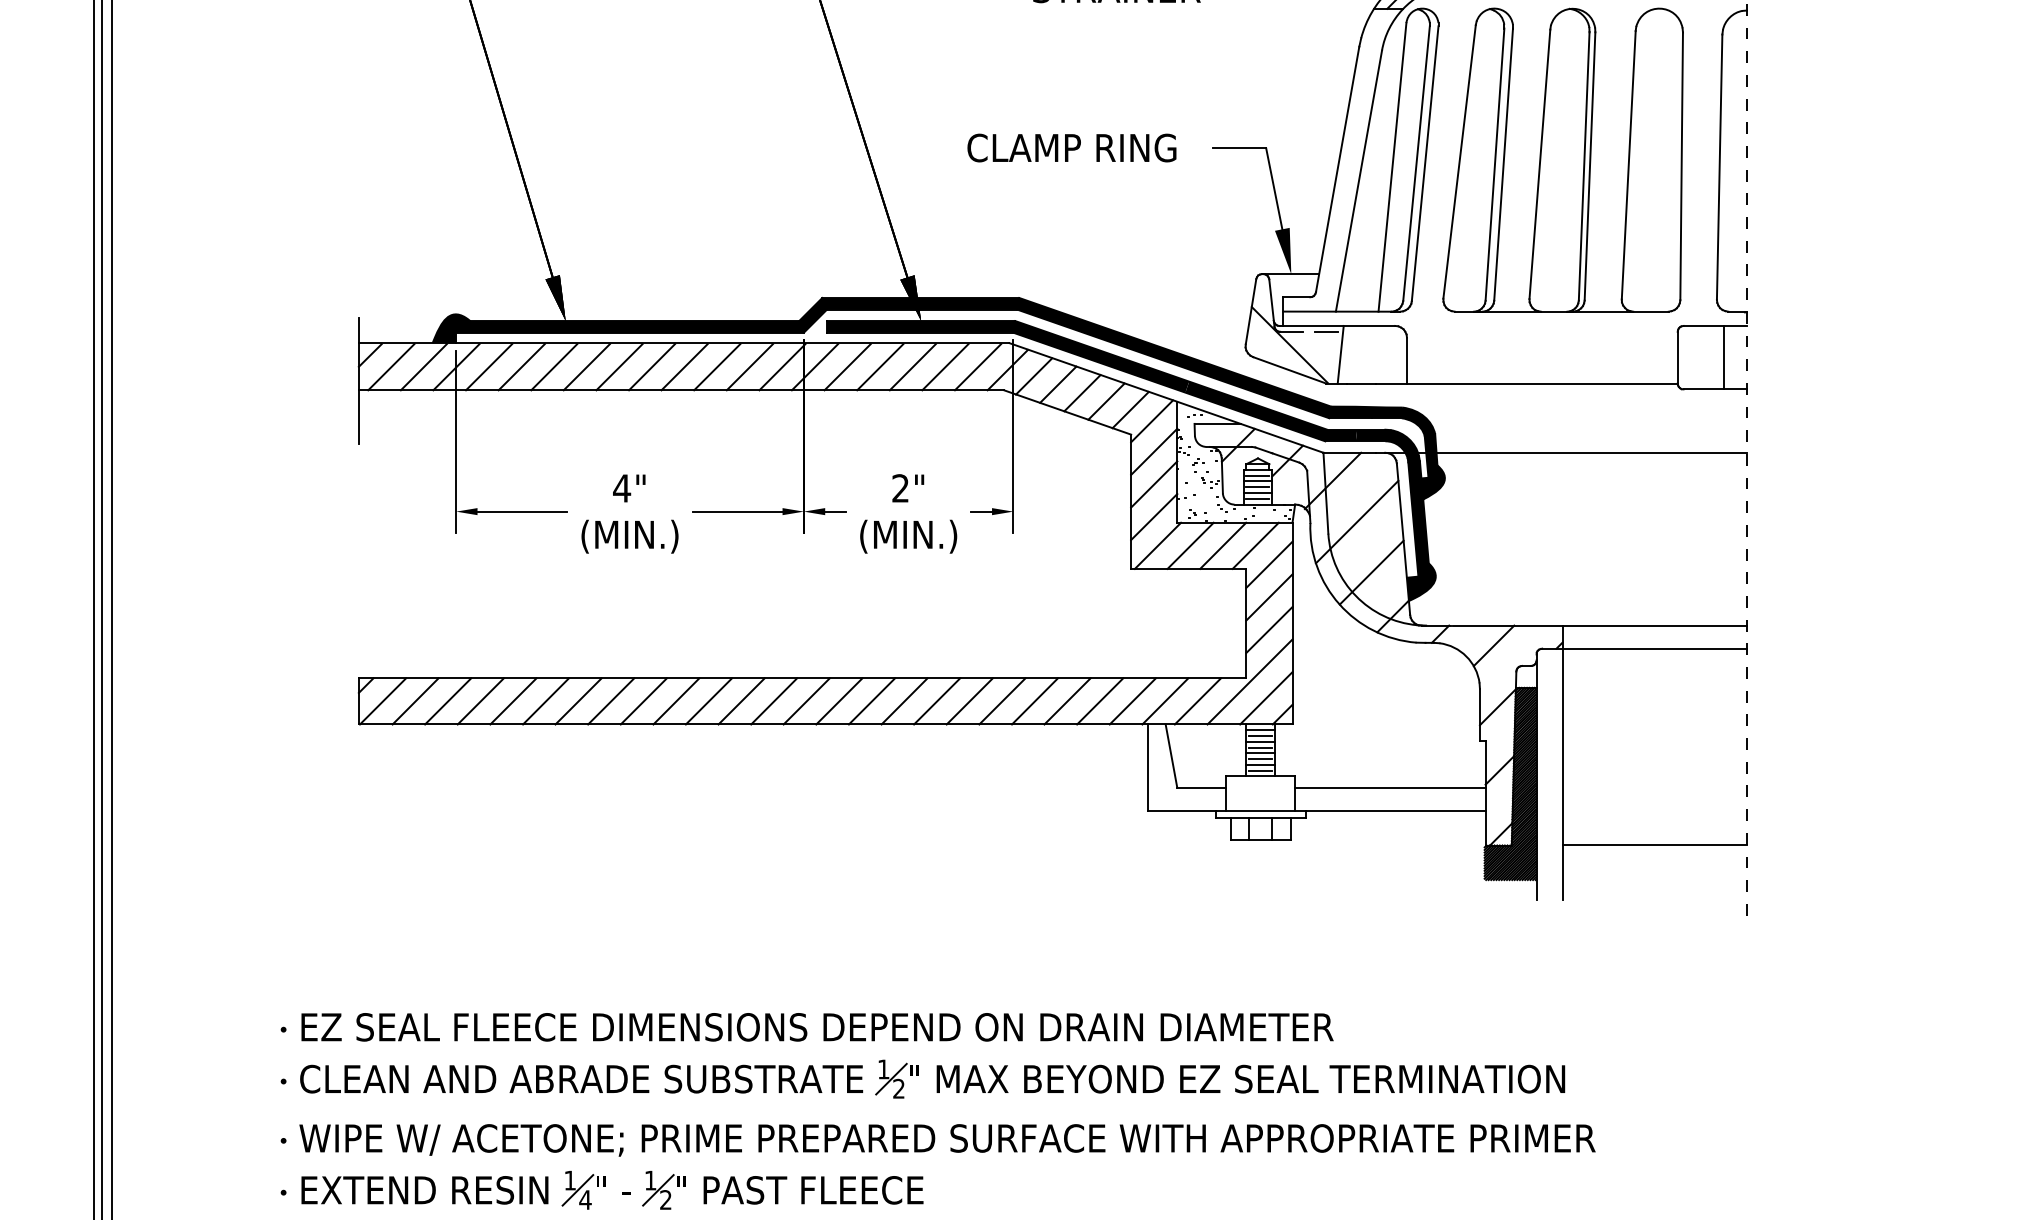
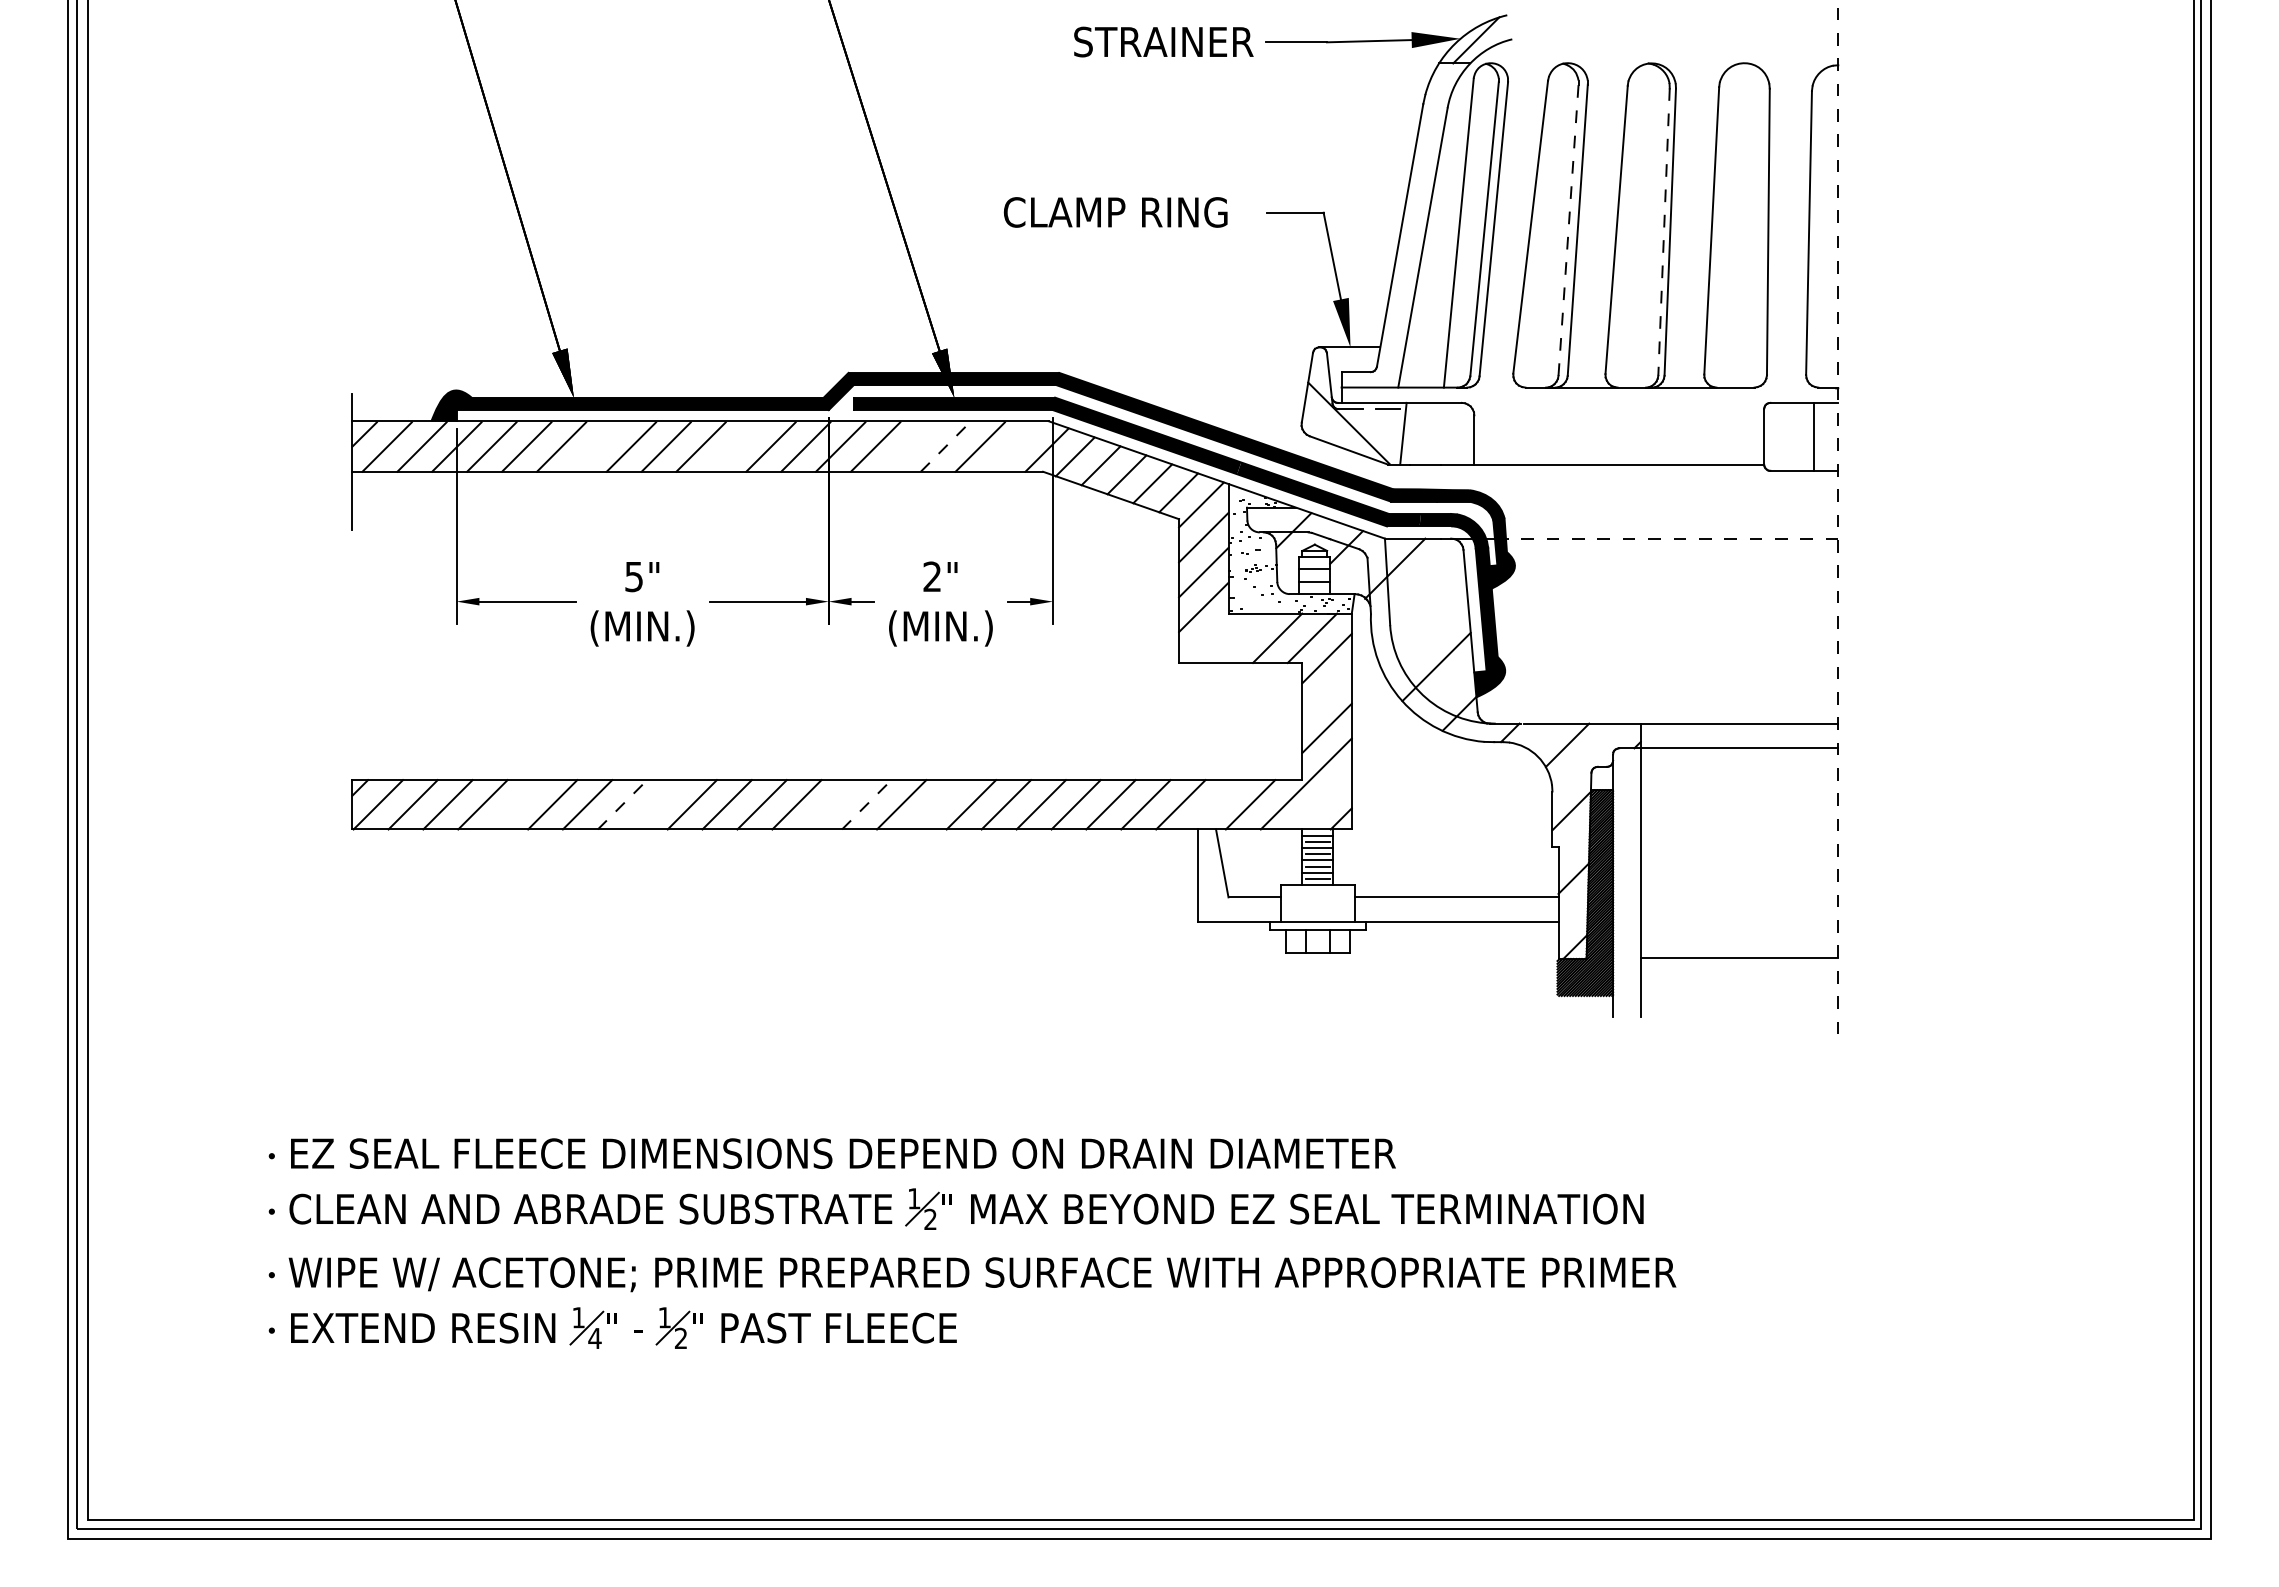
line: (1494, 163) -> (1568, 229), solid -> dashed
line: (1584, 165) -> (1664, 231), solid -> dashed
line: (586, 366) -> (596, 446), removed
line: (716, 366) -> (735, 446), removed
line: (880, 366) -> (910, 446), removed
line: (977, 366) -> (1014, 446), removed
line: (912, 367) -> (945, 447), solid -> dashed
line: (1591, 452) -> (1671, 538), solid -> dashed
line: (1257, 475) -> (1314, 563), removed
line: (1257, 487) -> (1314, 575), removed
text: (621, 489) -> (633, 577), 4" -> 5"
line: (1257, 498) -> (1314, 587), removed
line: (1356, 521) -> (1420, 612), removed
line: (1157, 545) -> (1207, 637), removed
line: (1190, 545) -> (1242, 637), removed
line: (1268, 597) -> (1326, 693), removed
line: (1266, 698) -> (1323, 801), removed
line: (513, 701) -> (517, 804), removed
line: (611, 701) -> (622, 804), solid -> dashed
line: (643, 701) -> (657, 804), removed
line: (806, 701) -> (831, 804), removed
line: (839, 701) -> (866, 804), solid -> dashed
line: (904, 701) -> (936, 804), removed
line: (1165, 701) -> (1215, 804), removed

